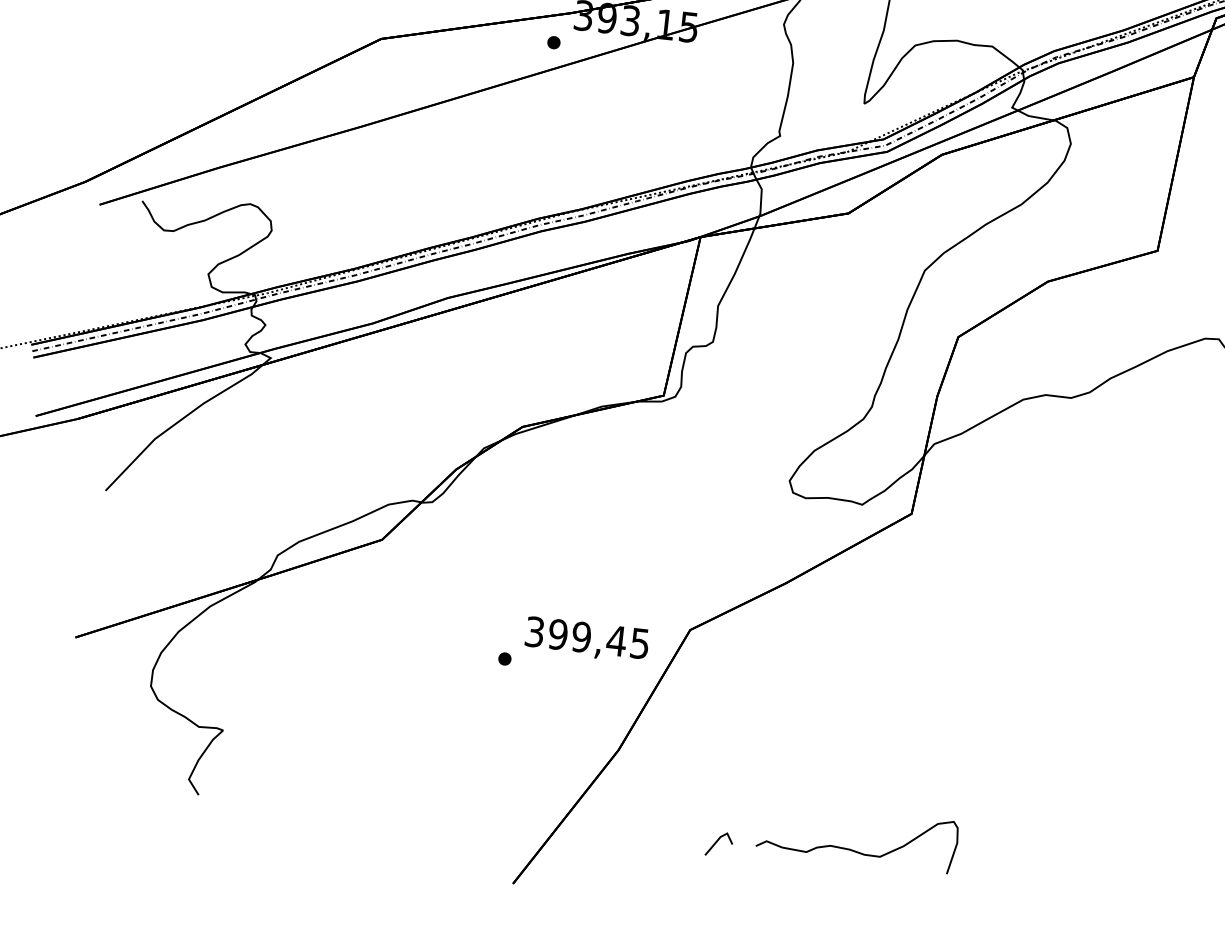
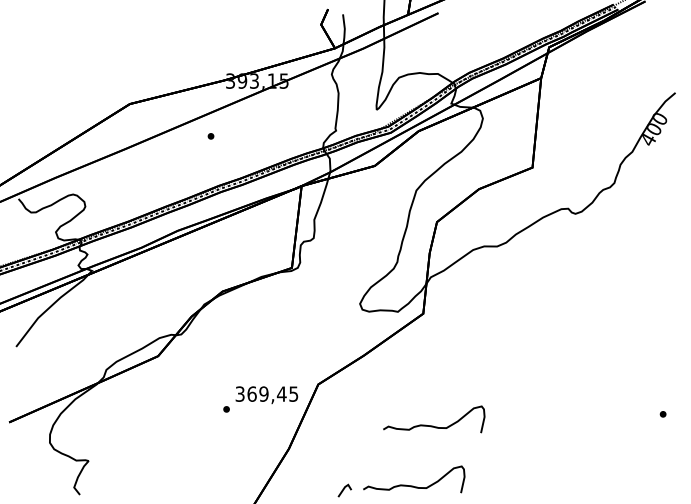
part: (552, 42) -> (210, 136), moved
text: (557, 633) -> (251, 393), 399,45 -> 369,45
curve: (907, 735) -> (433, 425), added

